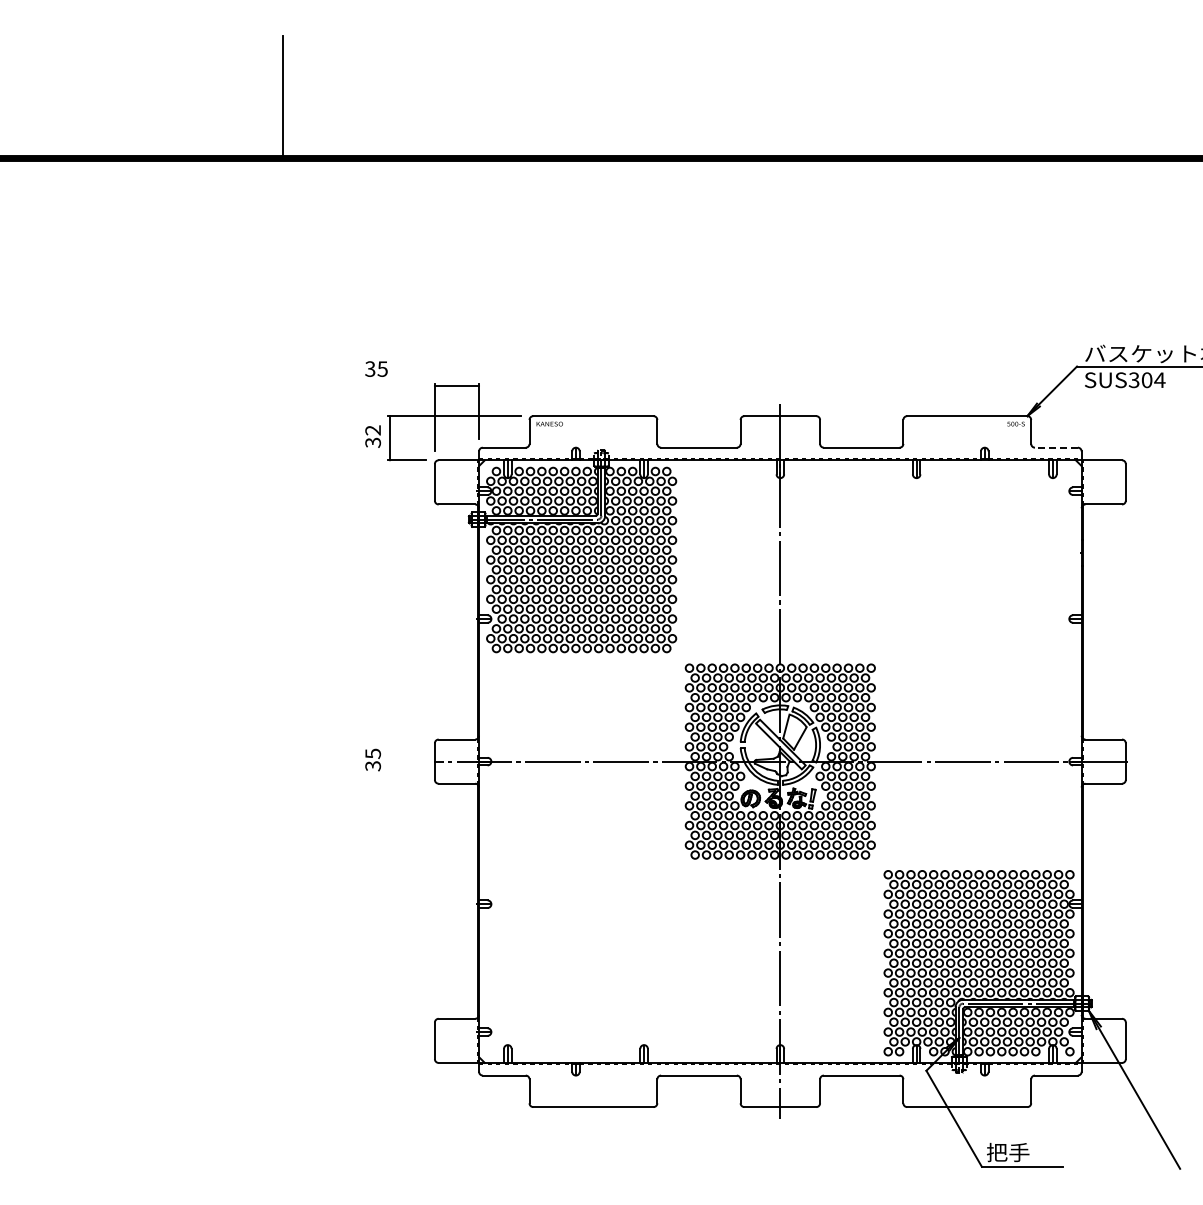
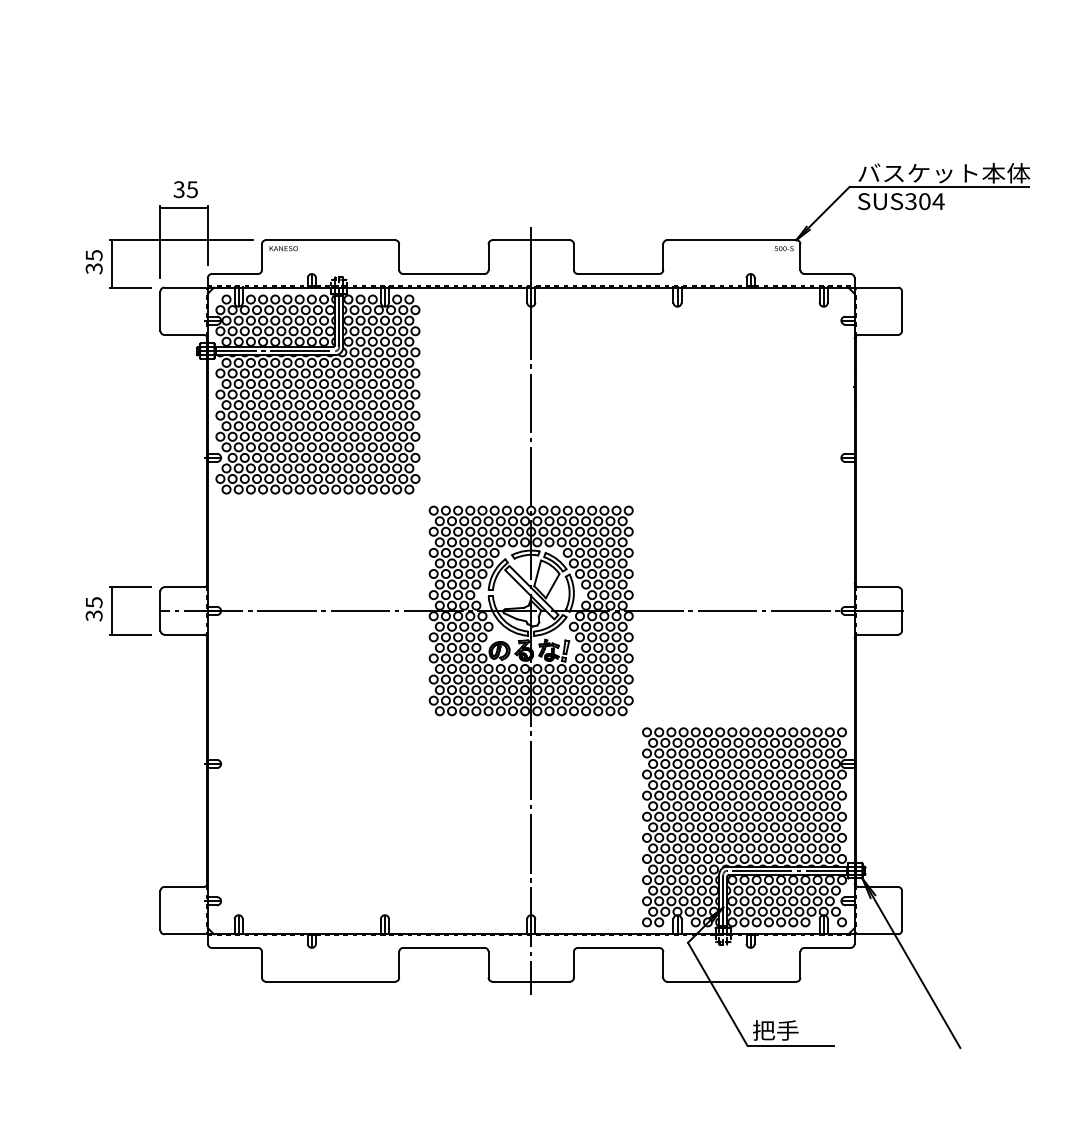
text: (376, 368) -> (185, 189), moved
text: (373, 430) -> (94, 255), 32 -> 35
line: (1055, 447) -> (826, 273), dashed -> solid
part: (390, 761) -> (112, 610), added

